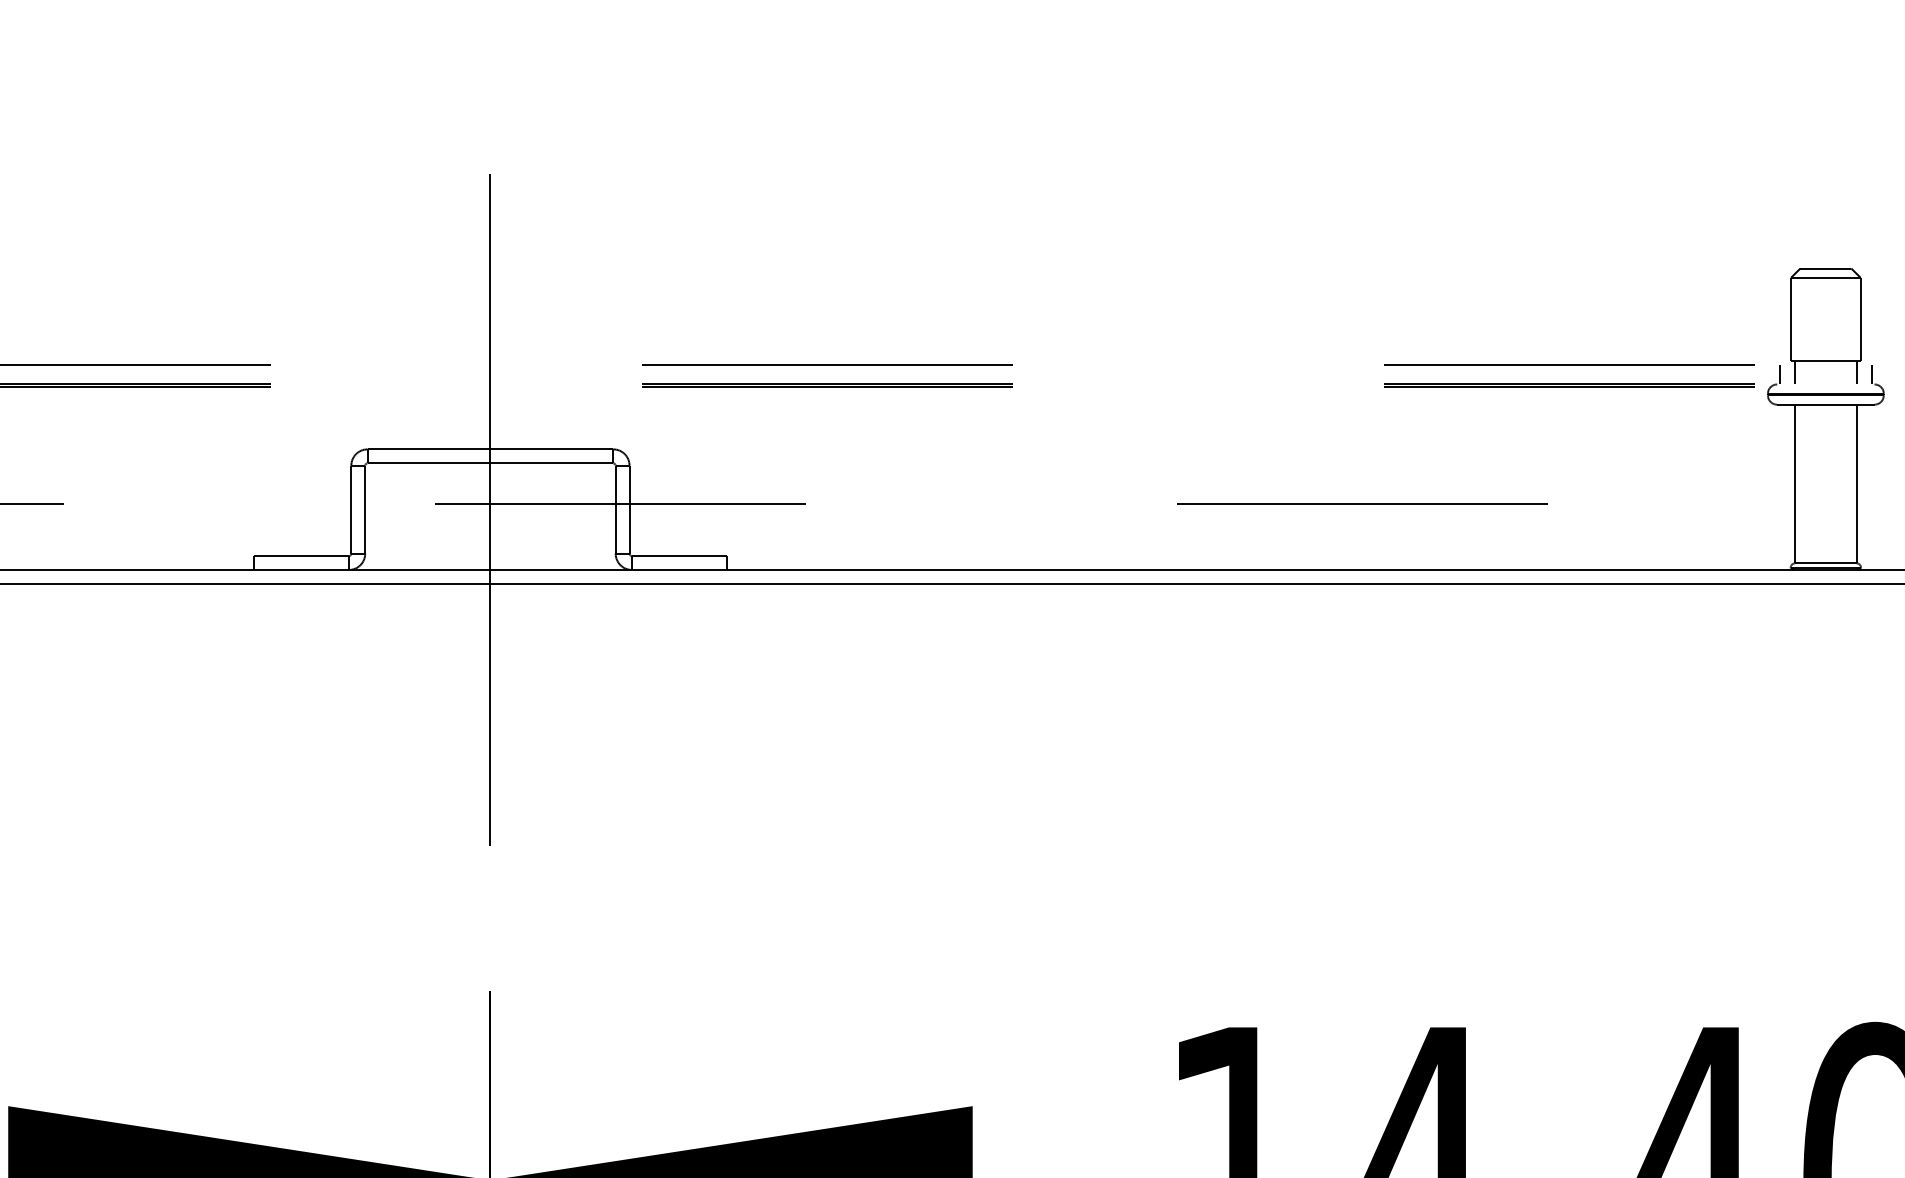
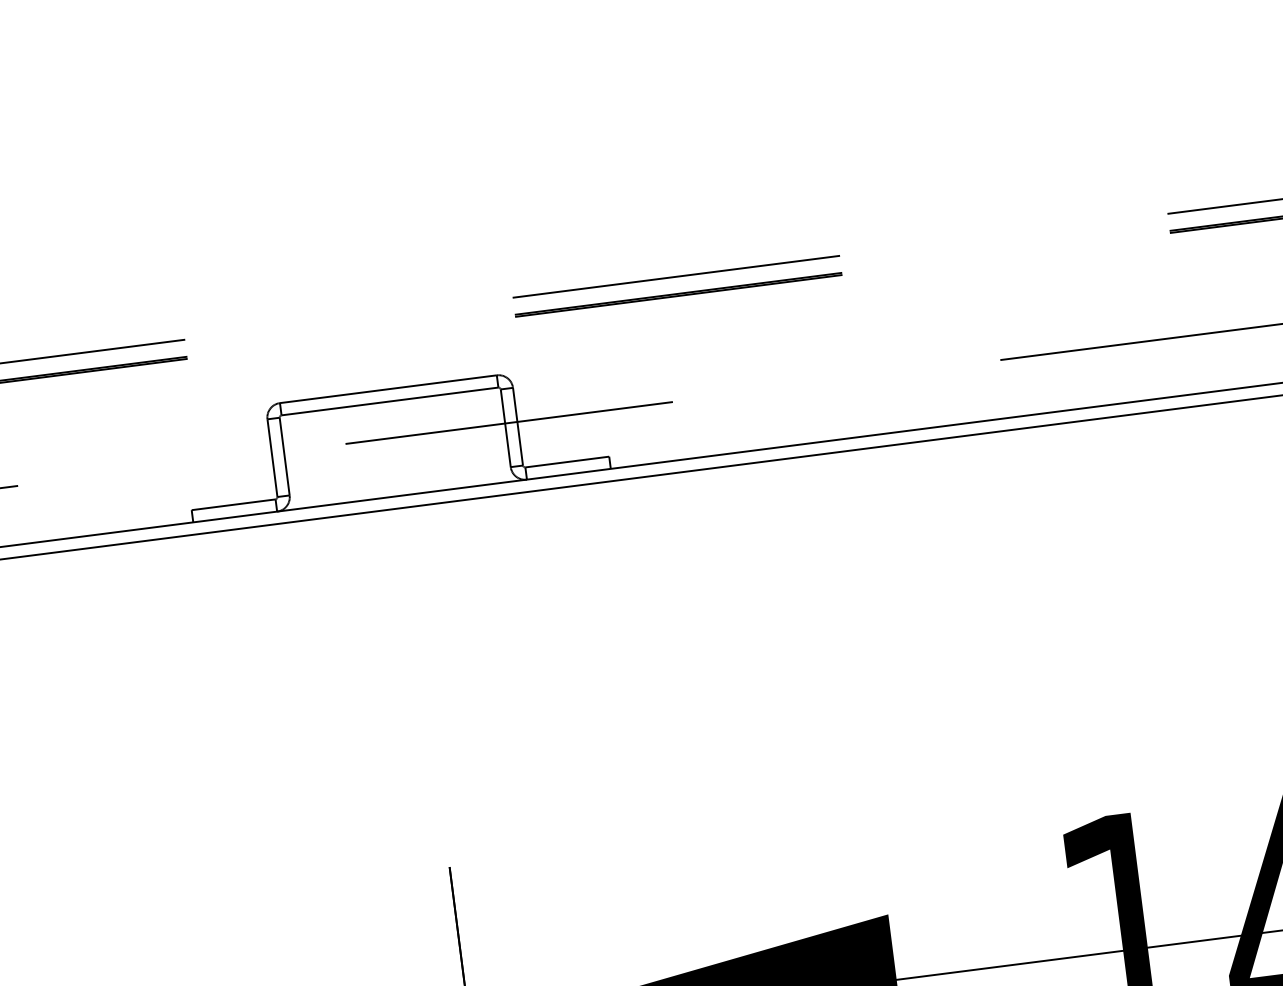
line: (490, 509) -> (395, 442), removed

